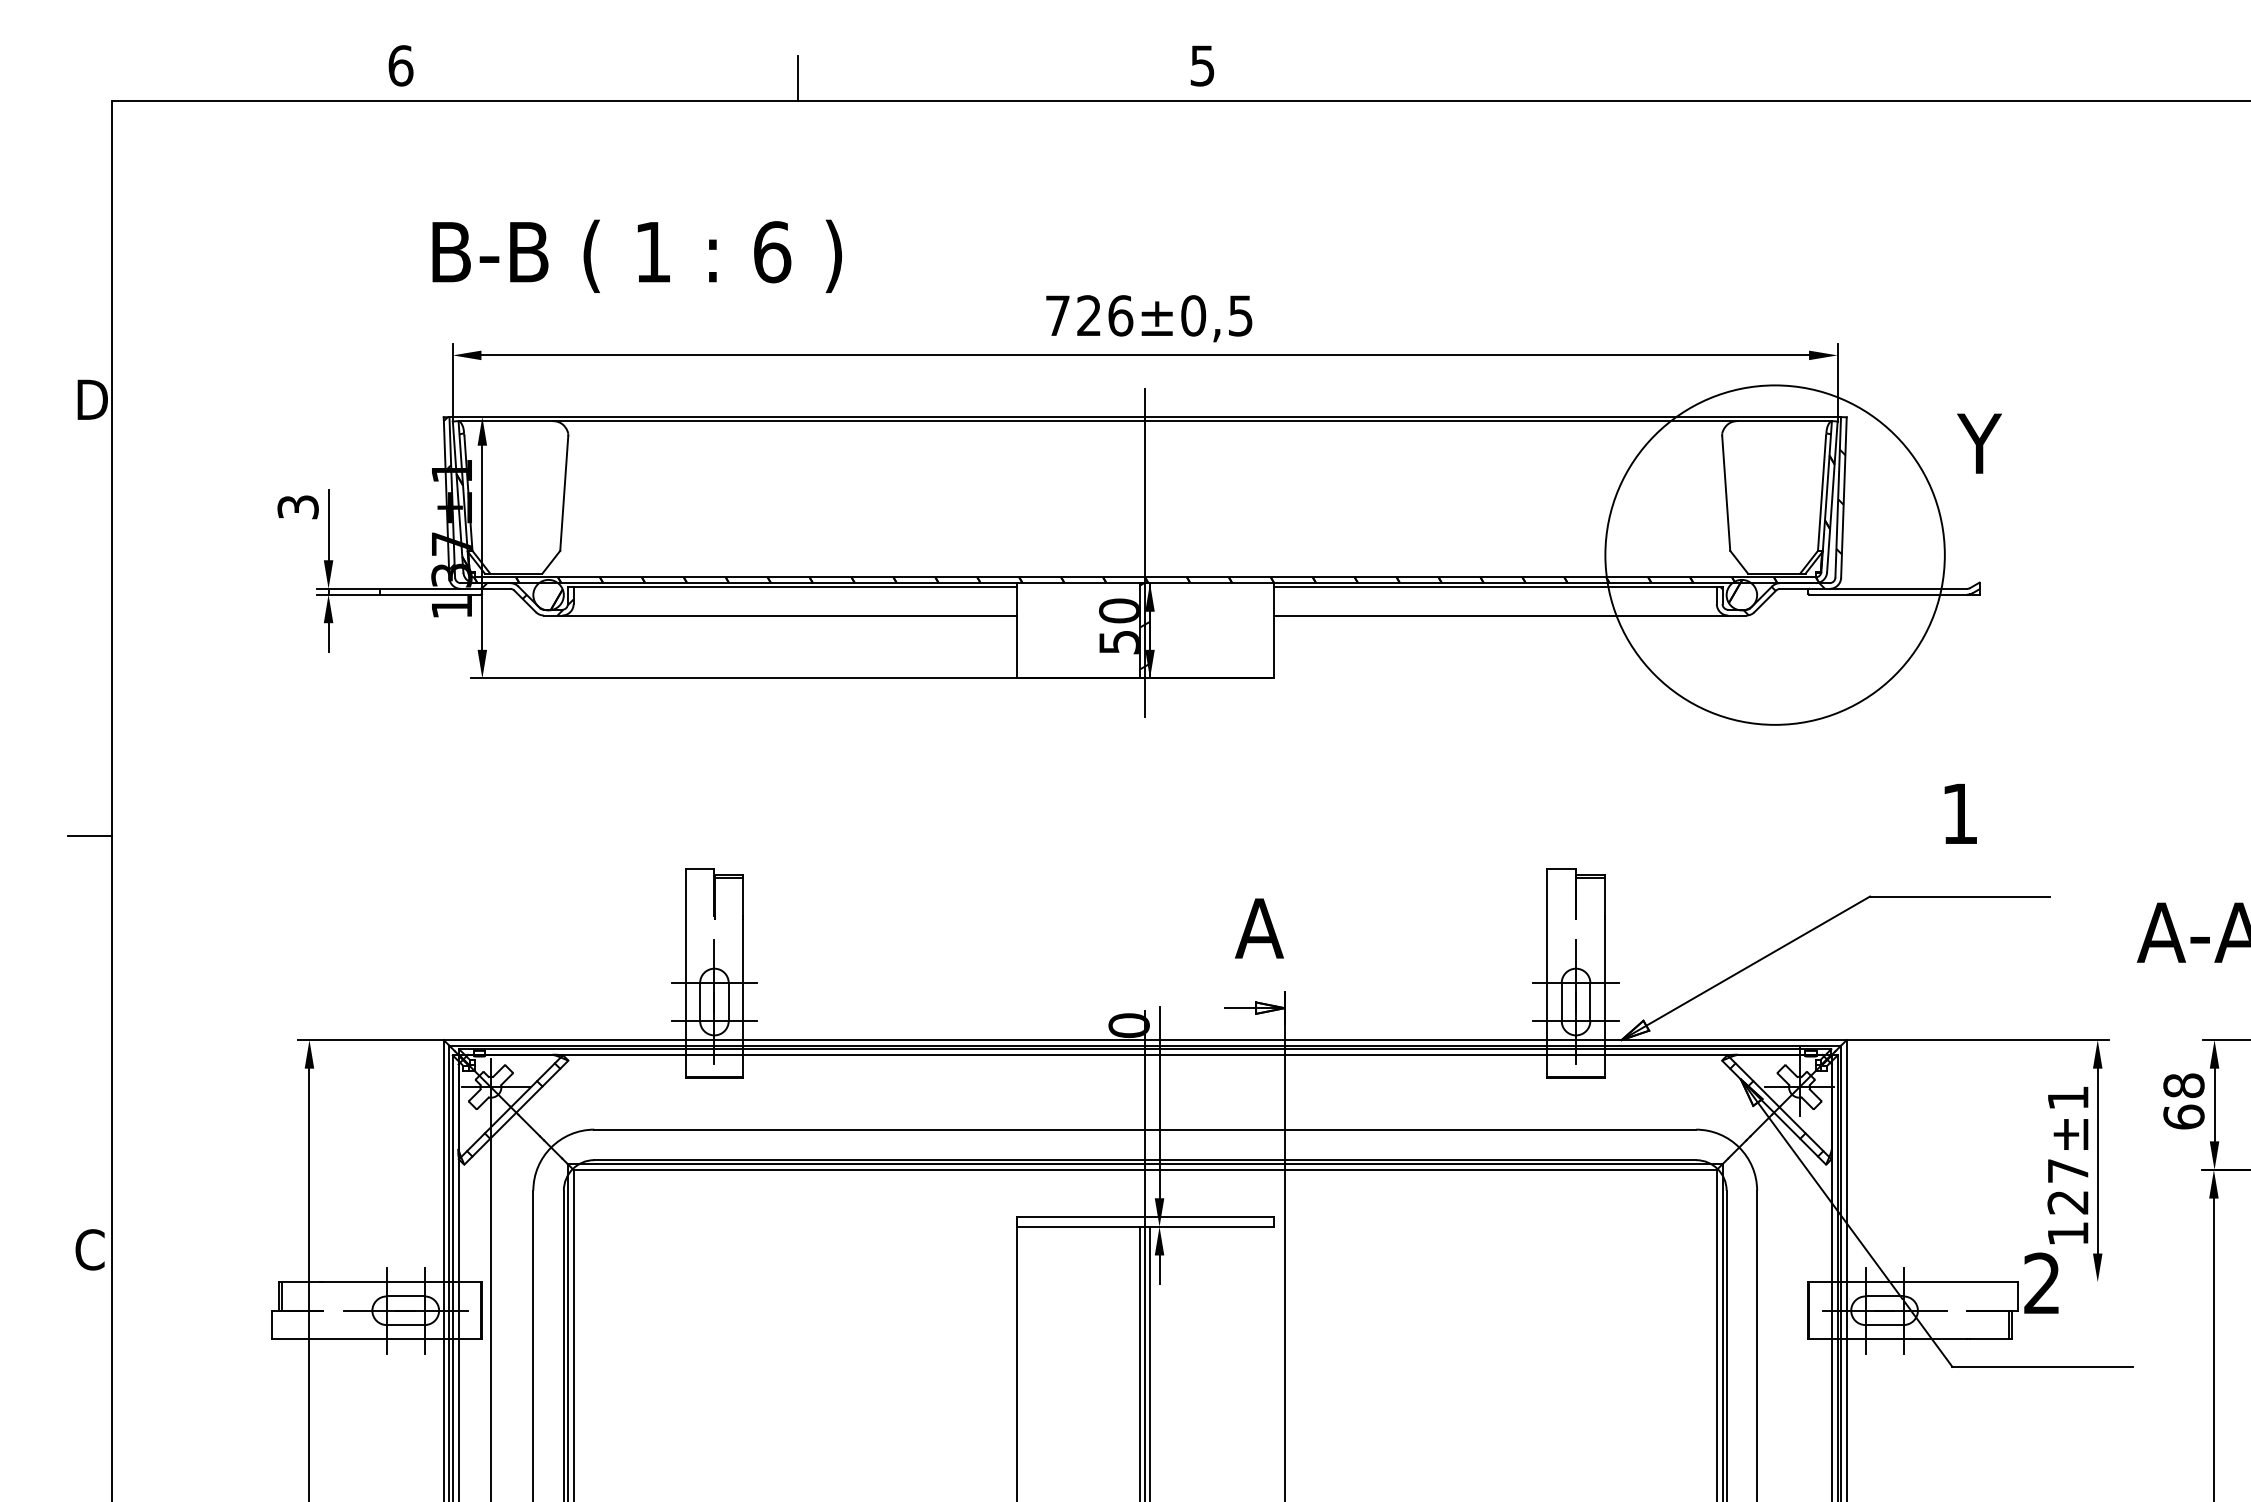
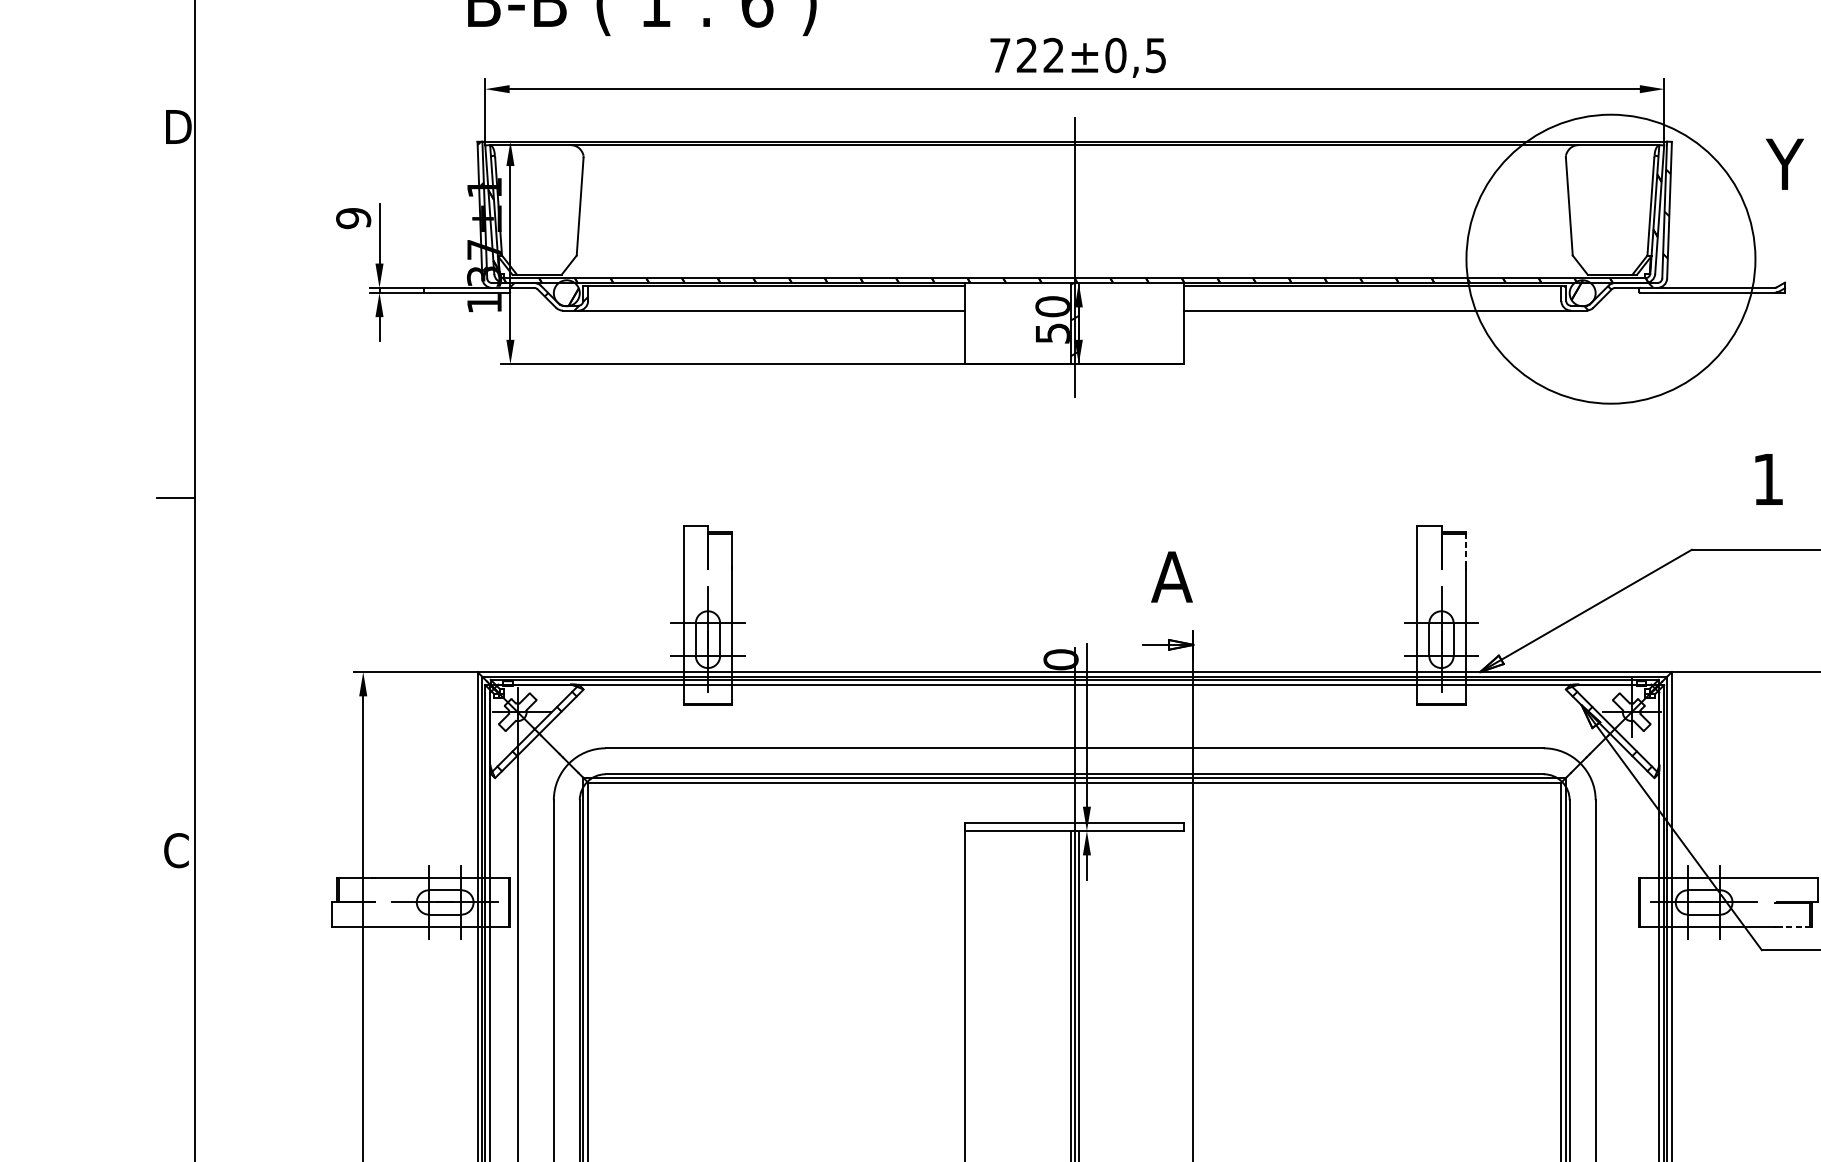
text: (1120, 315) -> (1053, 55), 726 -> 722
text: (297, 507) -> (353, 218), 3 -> 9
line: (1604, 896) -> (1465, 549), solid -> dashed
line: (1989, 1339) -> (1793, 926), solid -> dashed

